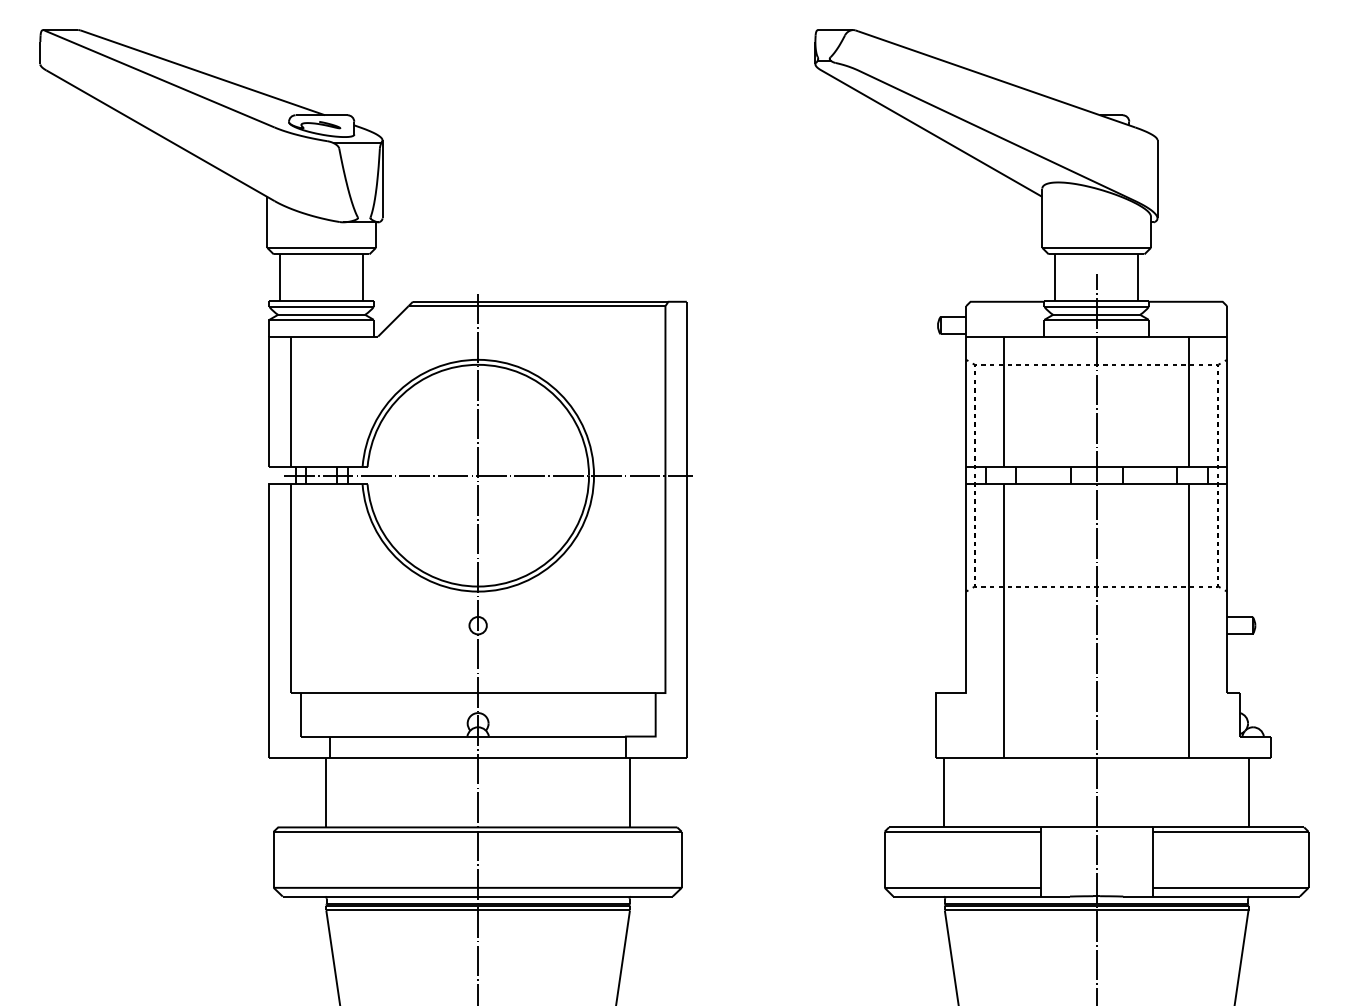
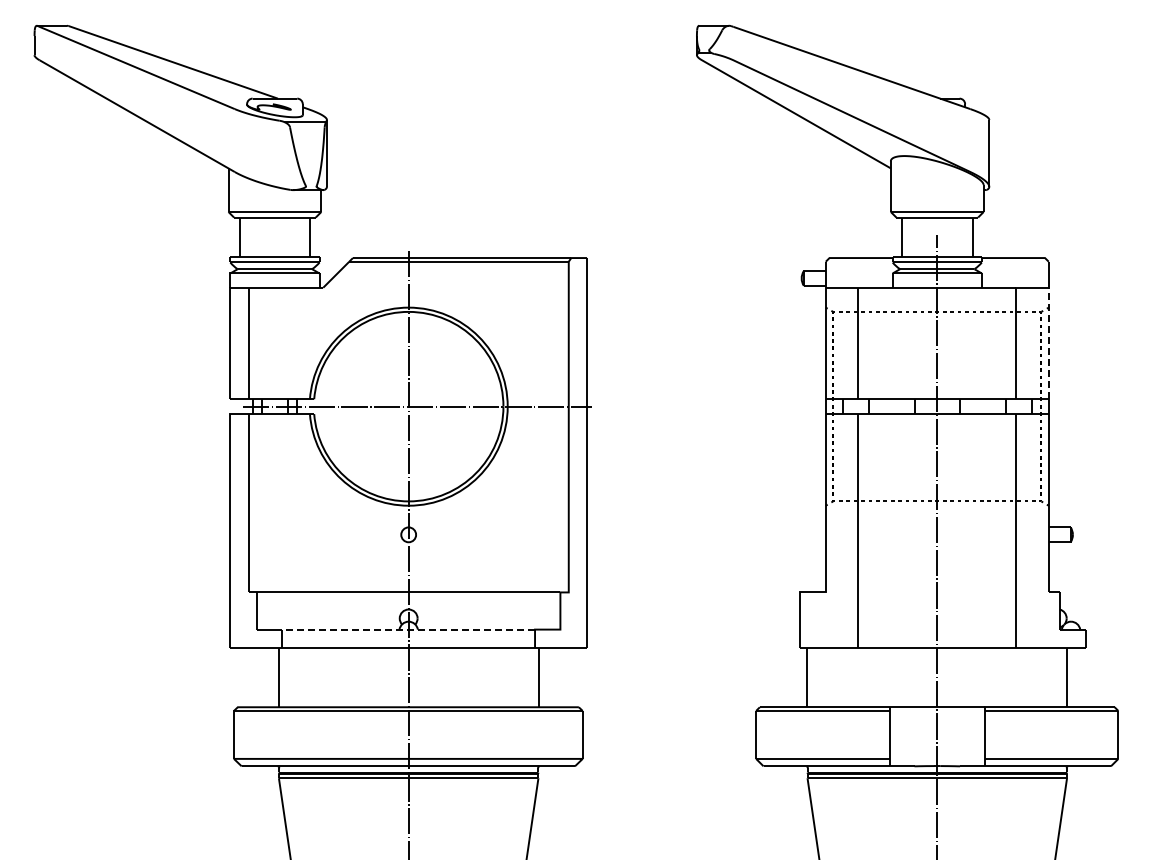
line: (1226, 401) -> (1048, 343), solid -> dashed
line: (477, 736) -> (408, 629), solid -> dashed

